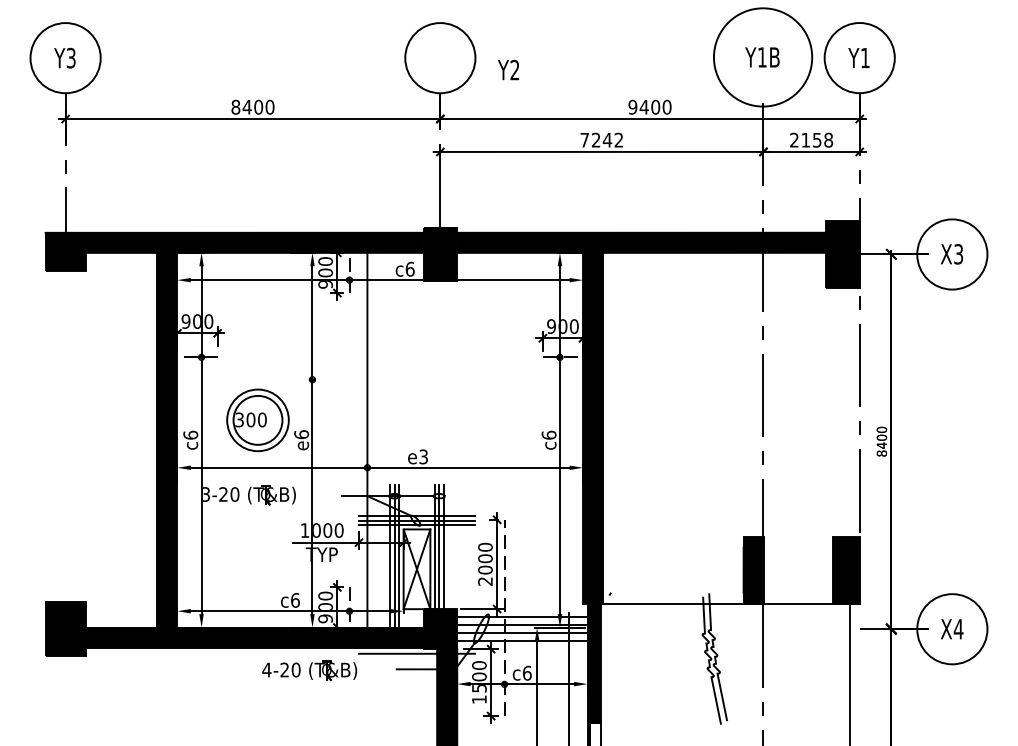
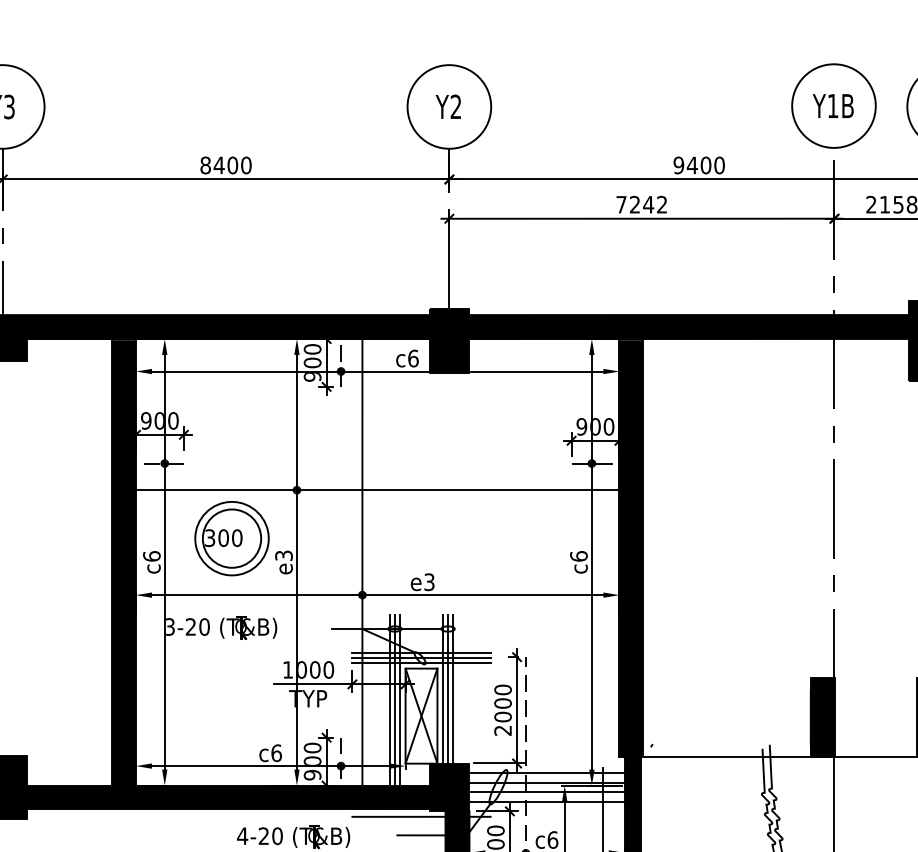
circle: (763, 57) -> (834, 106), size x0.71
text: (508, 69) -> (448, 106), moved
line: (380, 379) -> (378, 489), added
text: (301, 434) -> (283, 555), e6 -> e3

